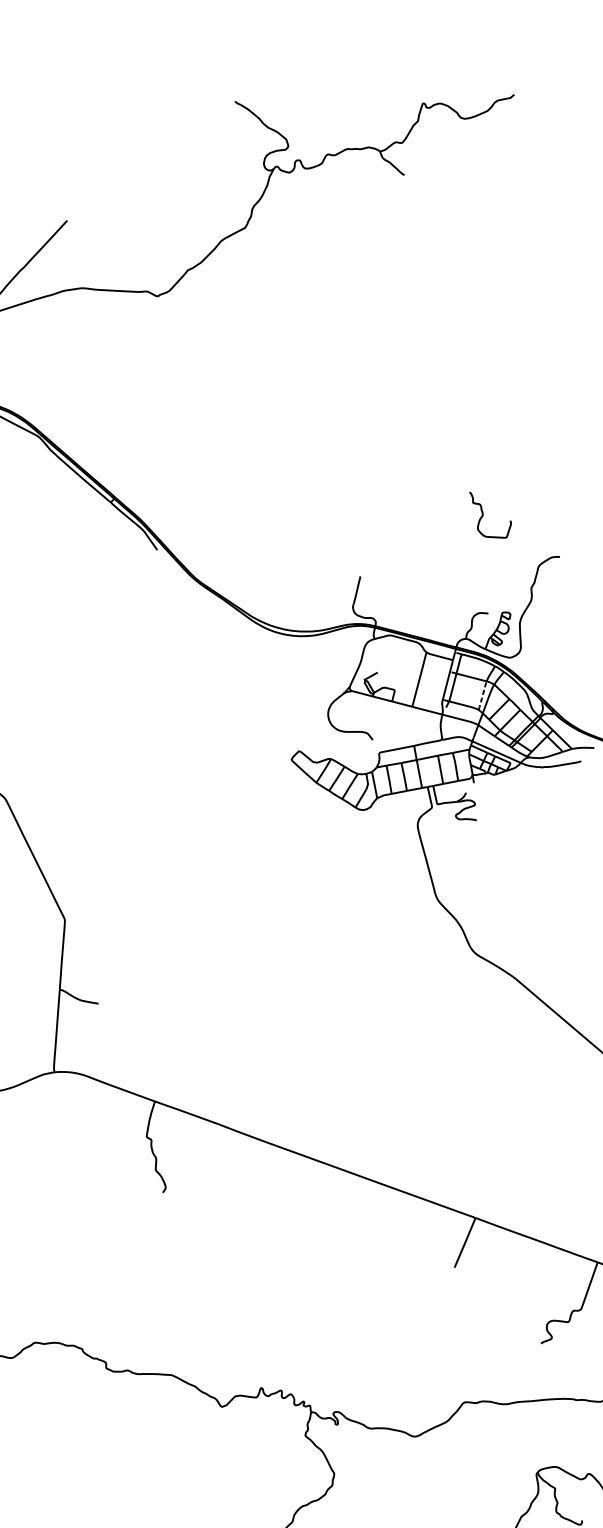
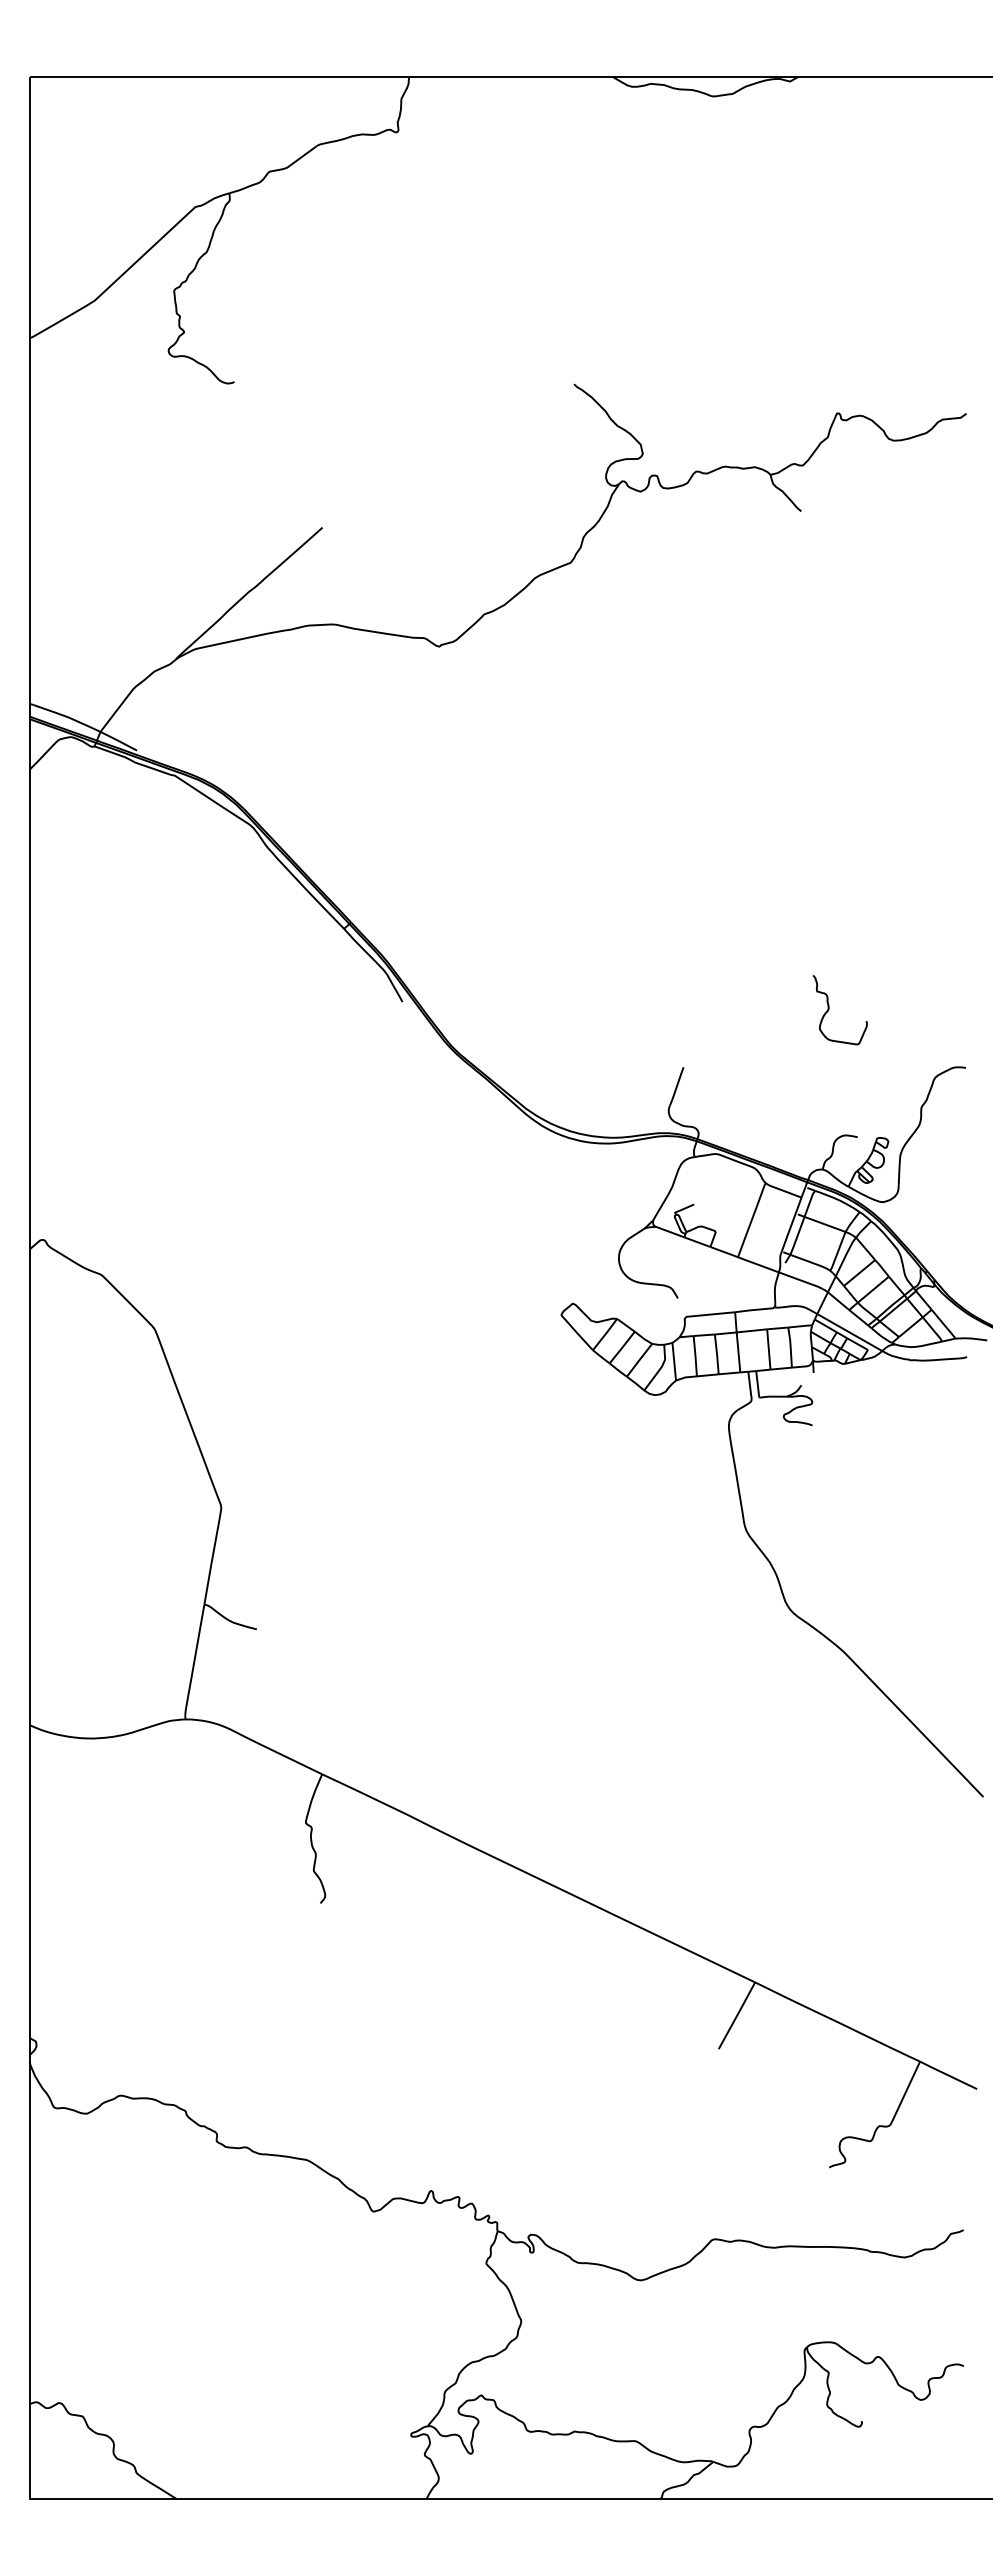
curve: (483, 515) -> (829, 1009), moved
line: (482, 695) -> (837, 1251), dashed -> solid

